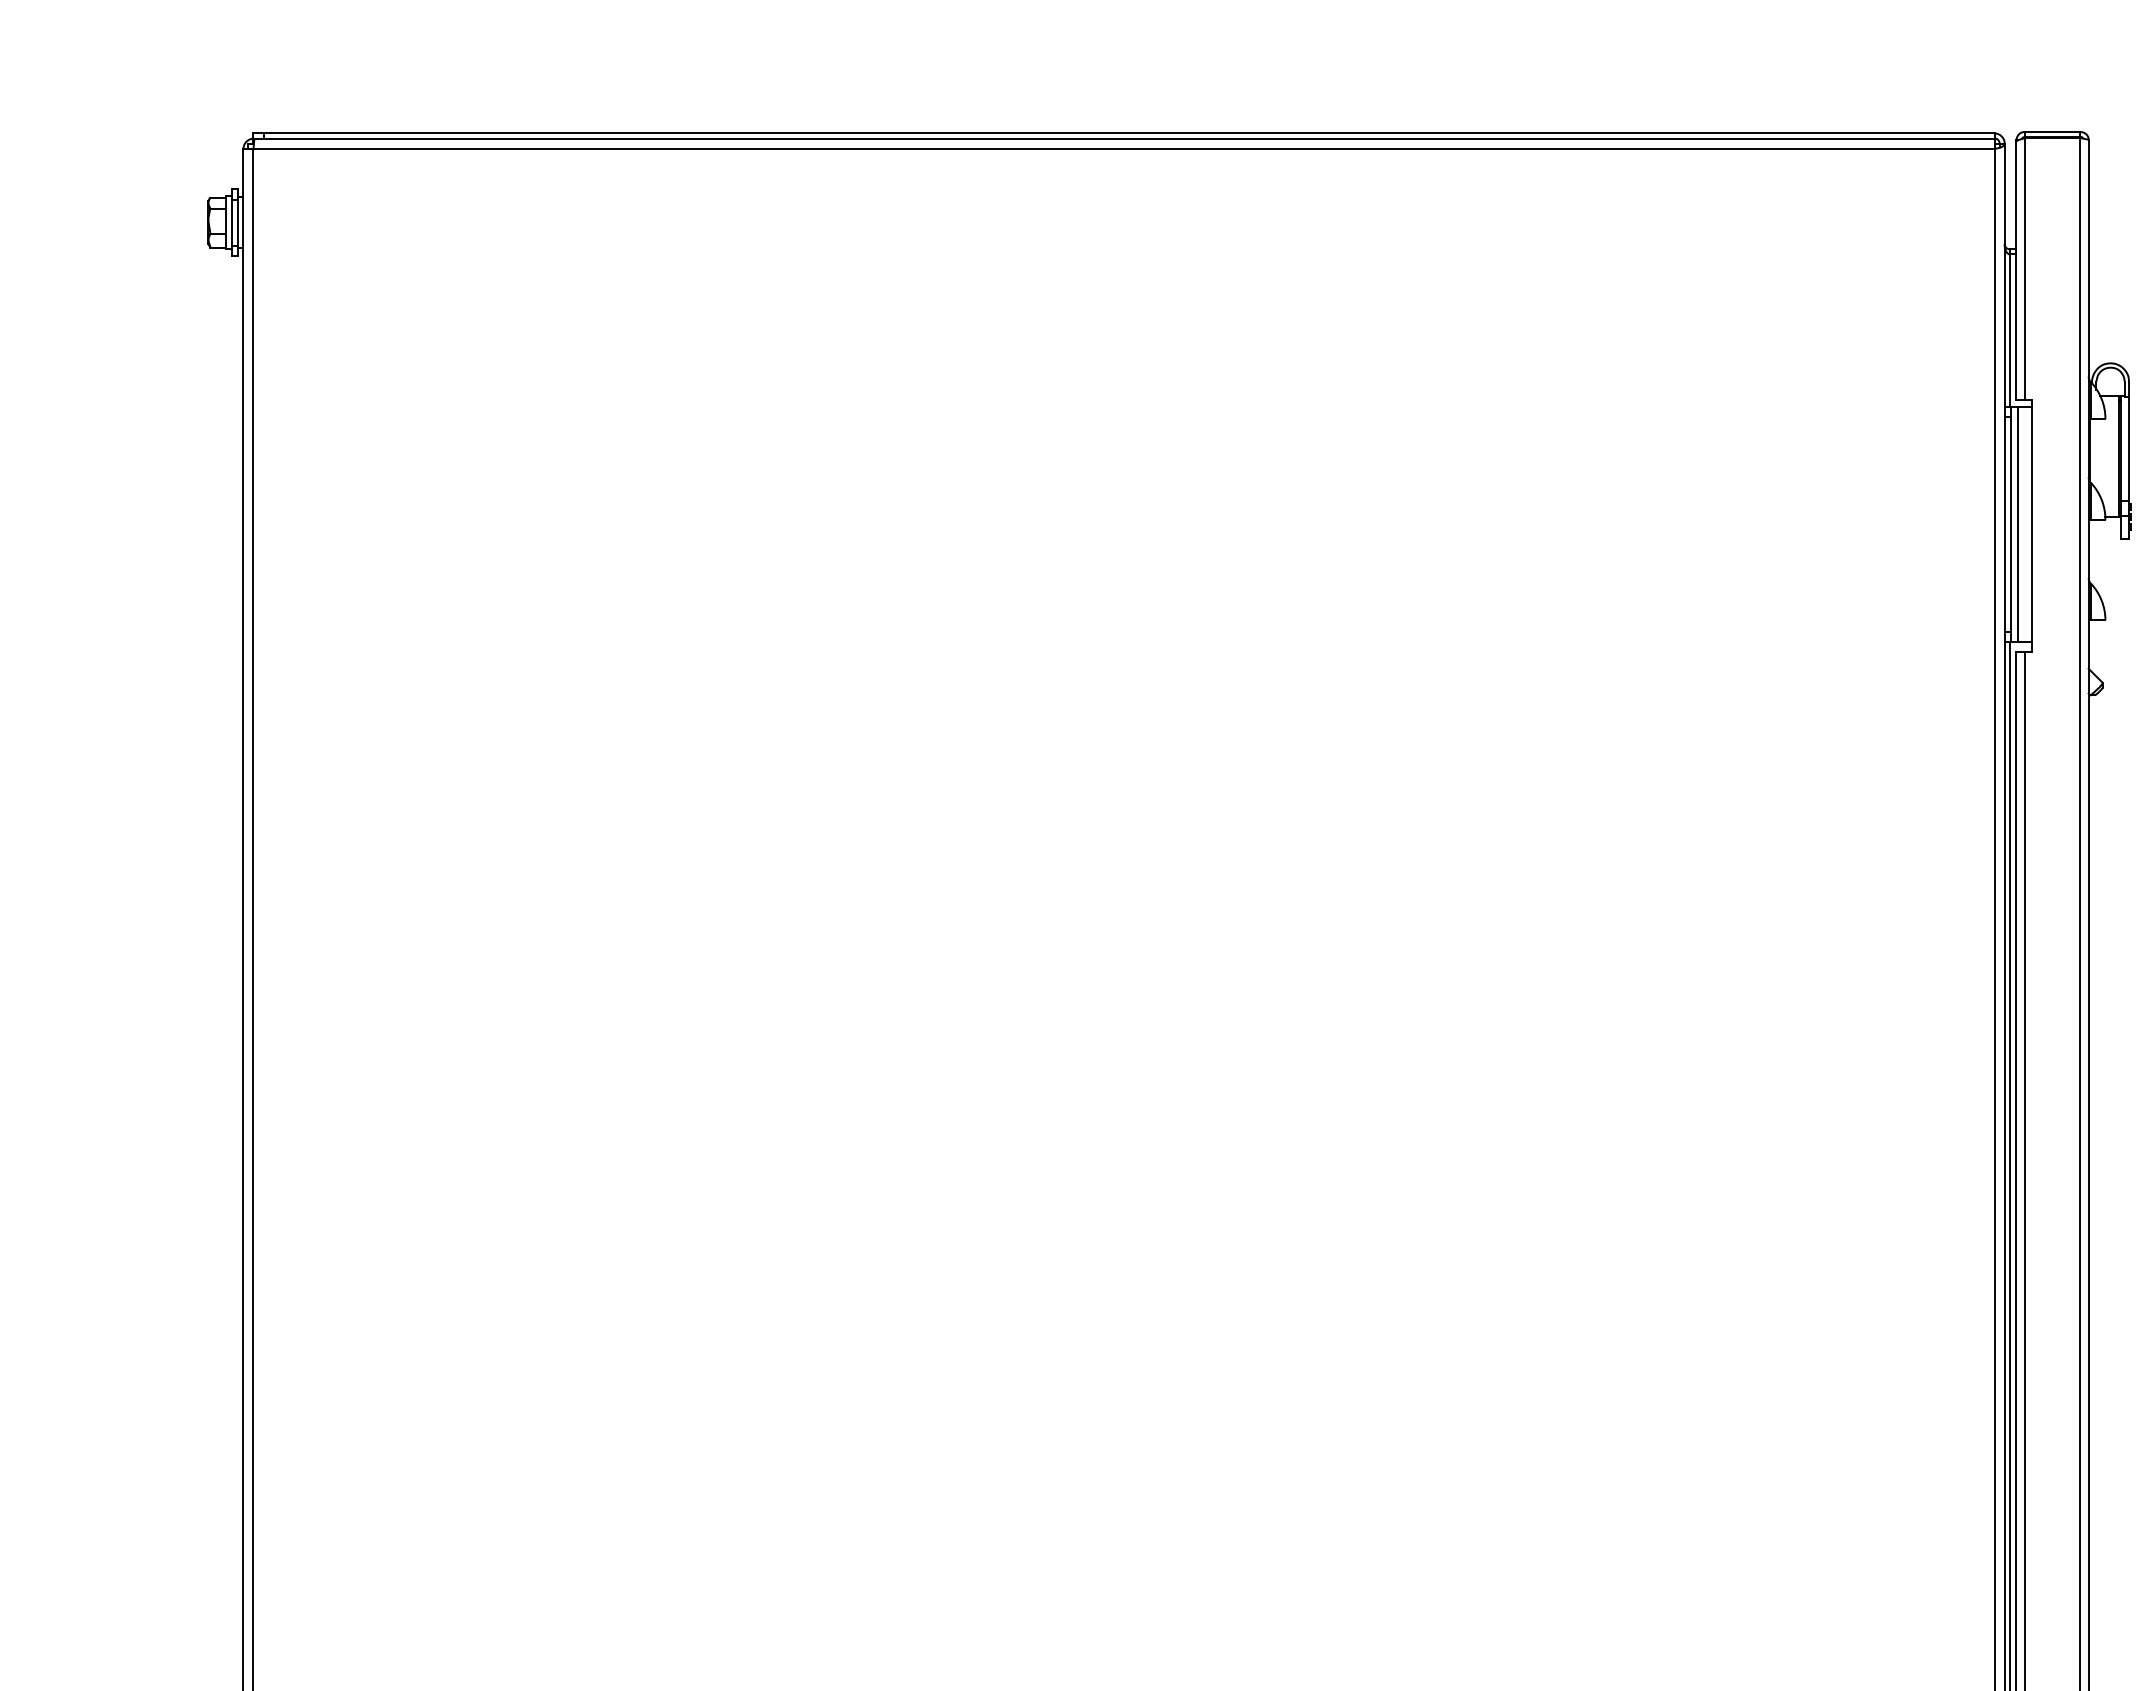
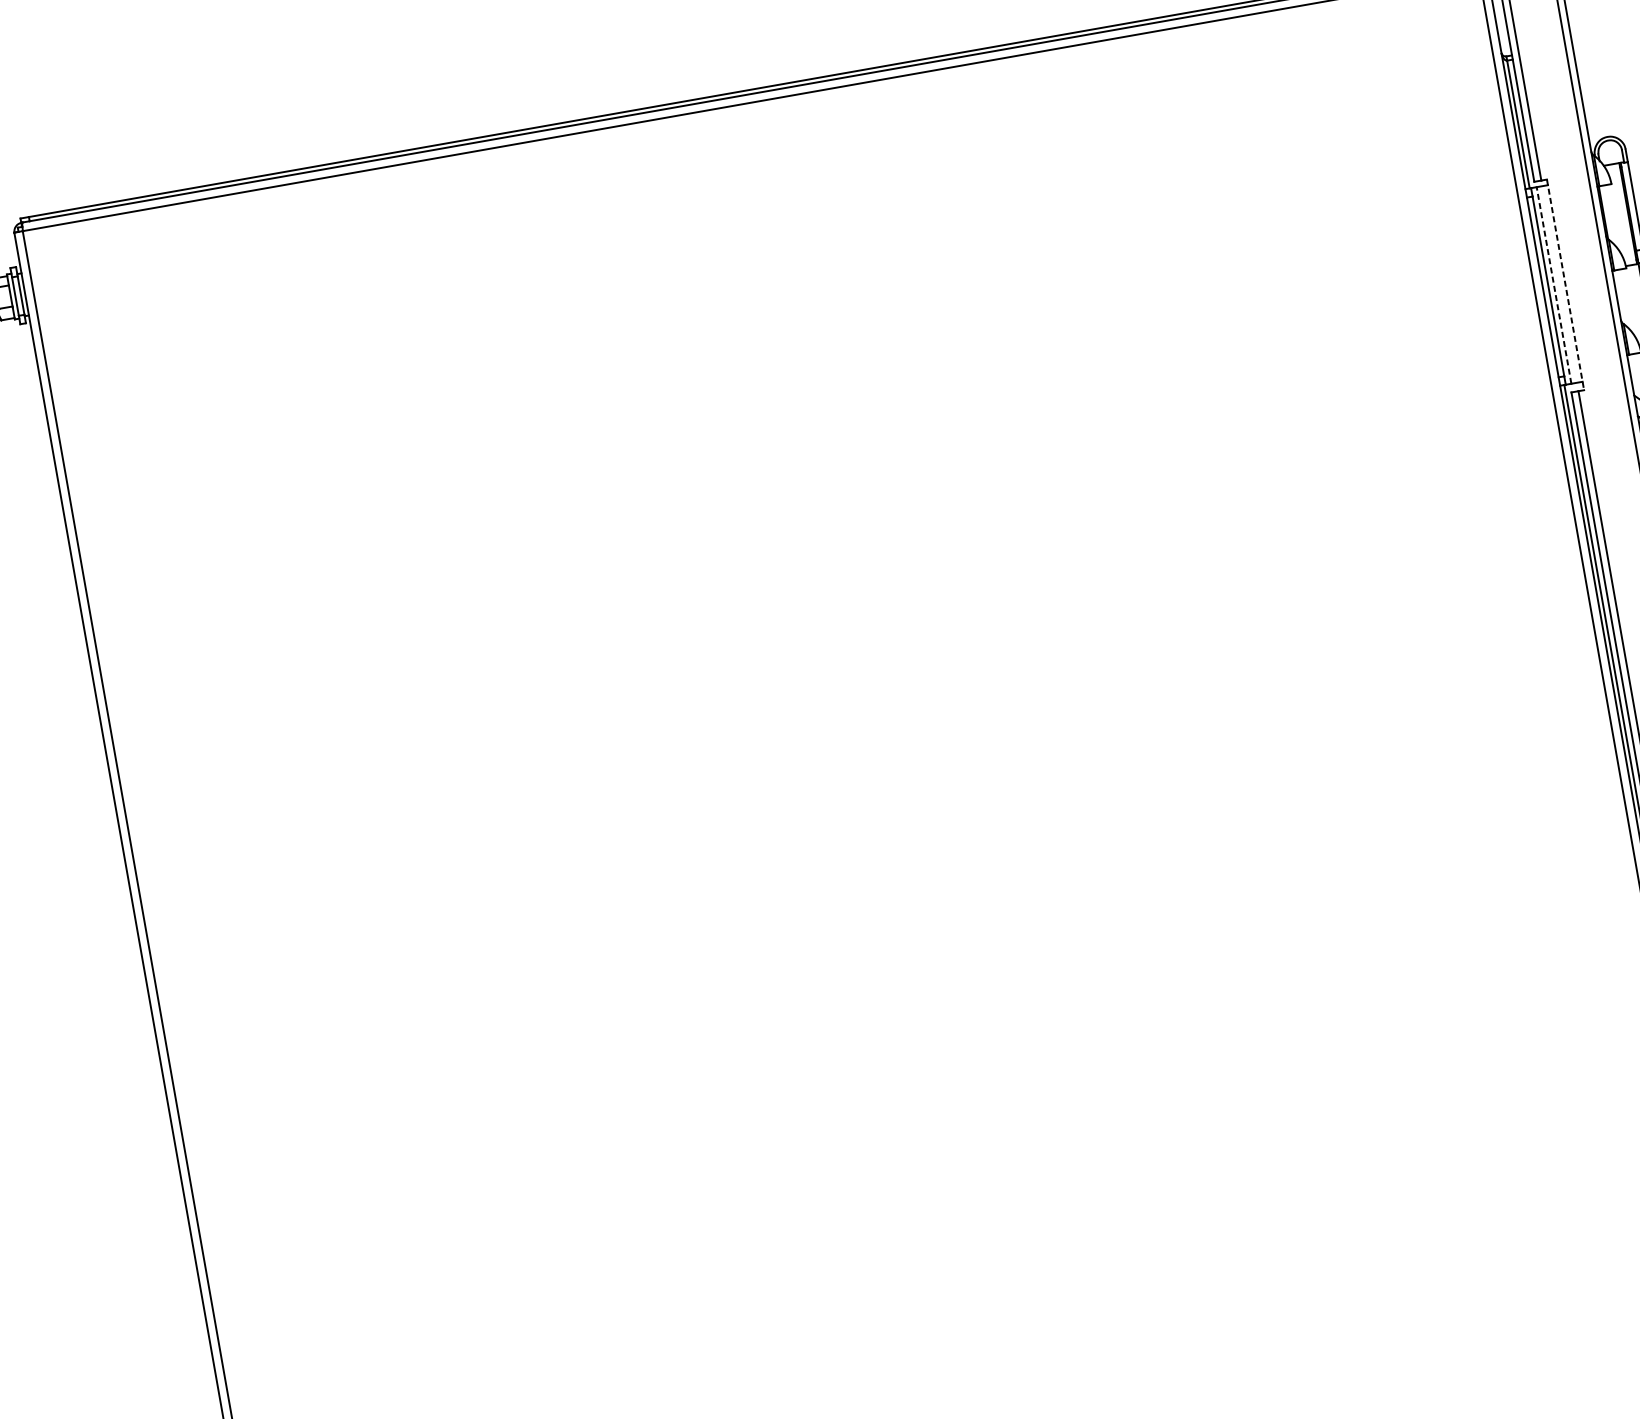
line: (2018, 524) -> (1554, 285), solid -> dashed
line: (2031, 526) -> (1565, 285), solid -> dashed

